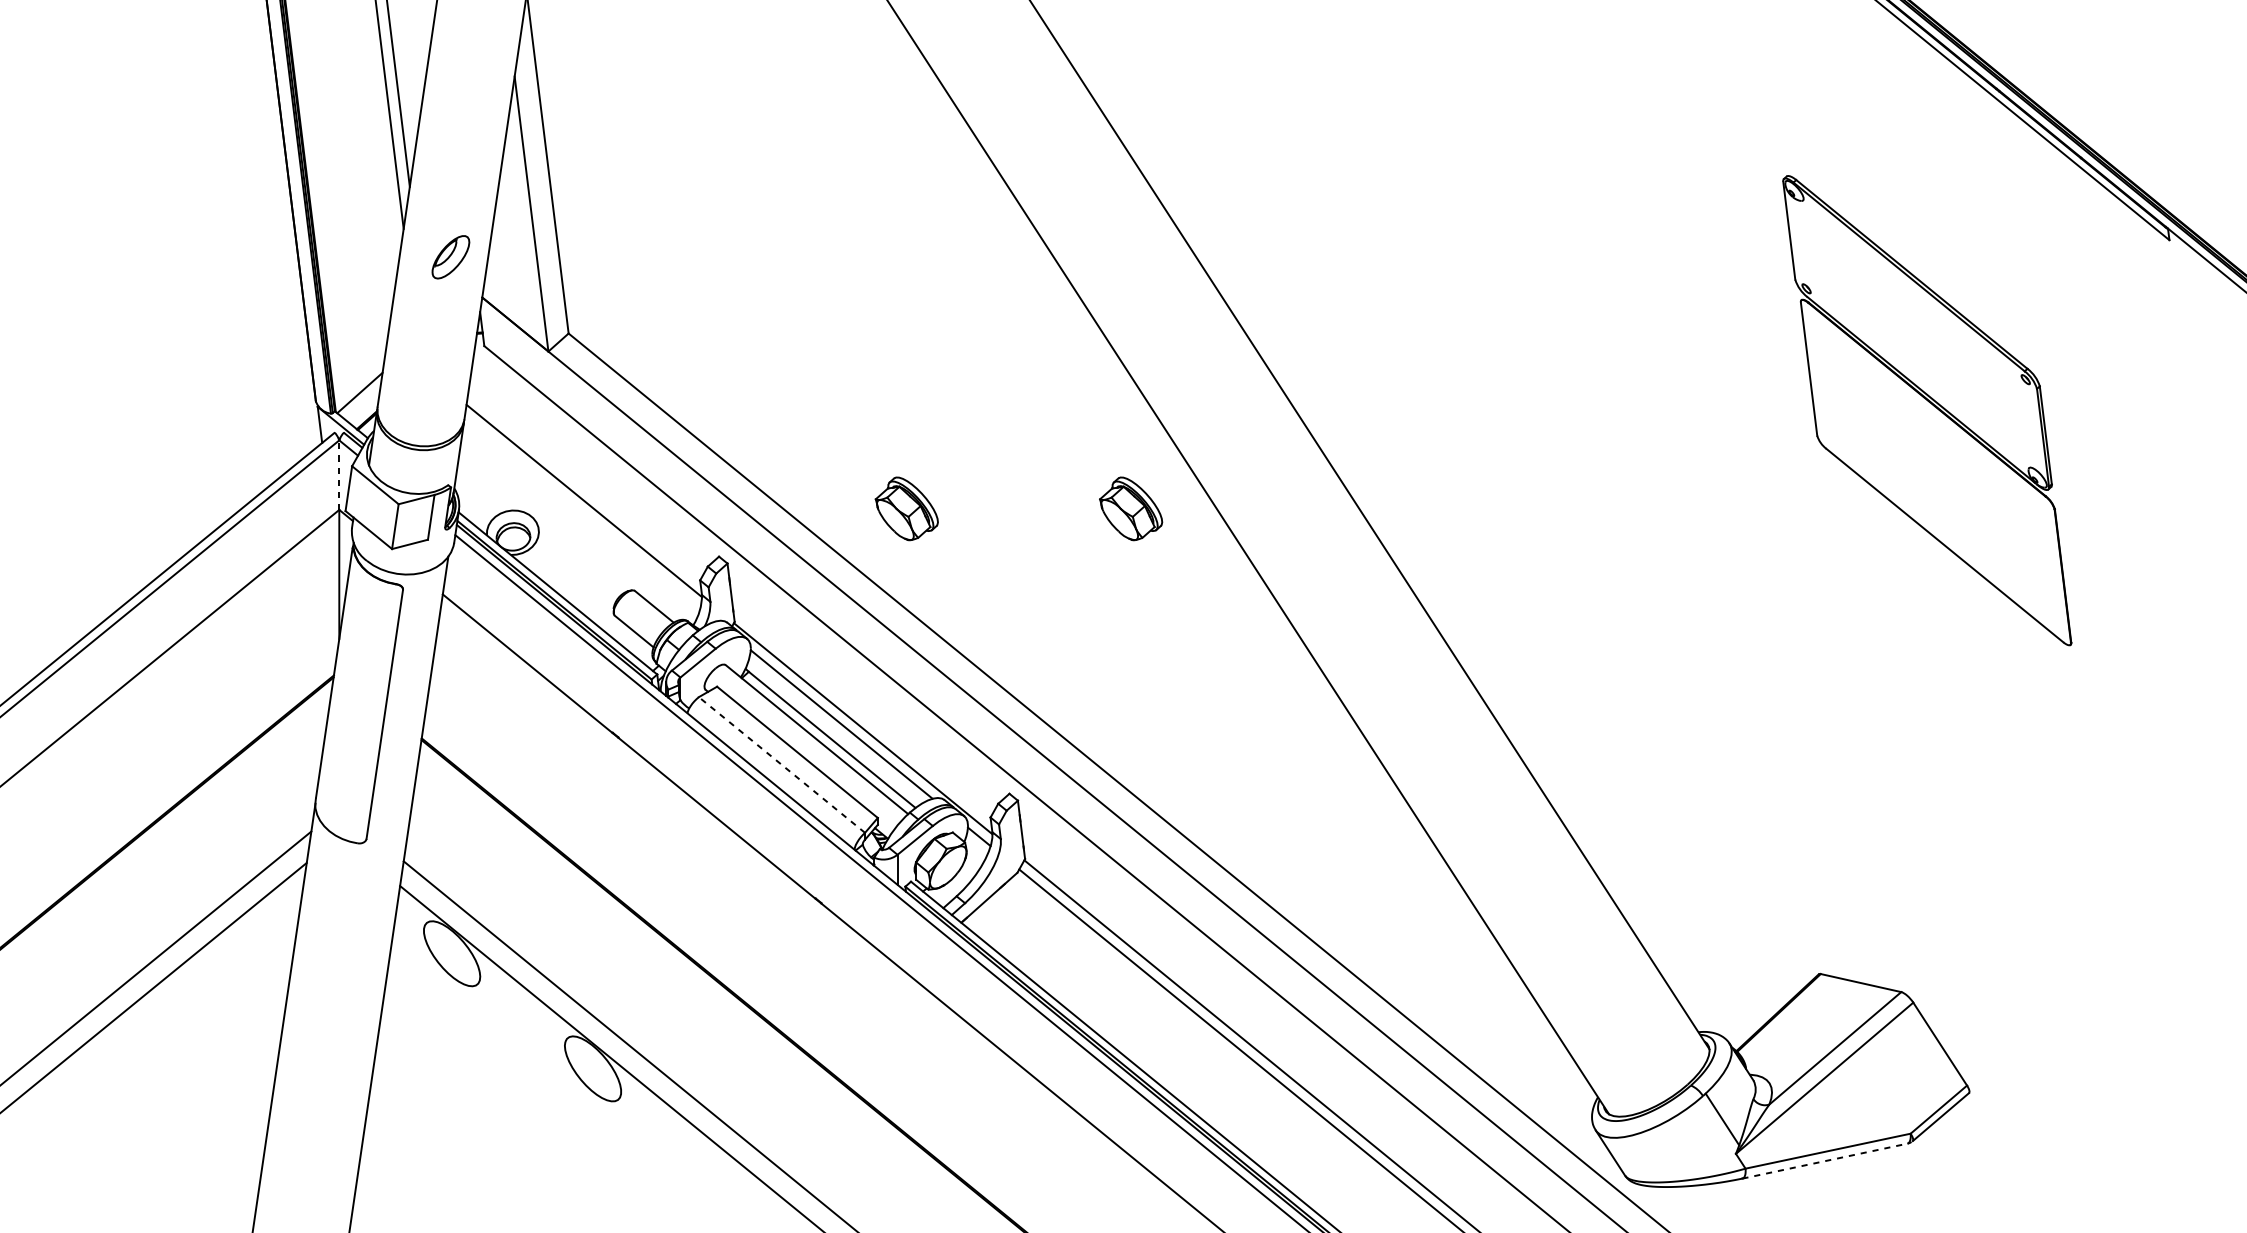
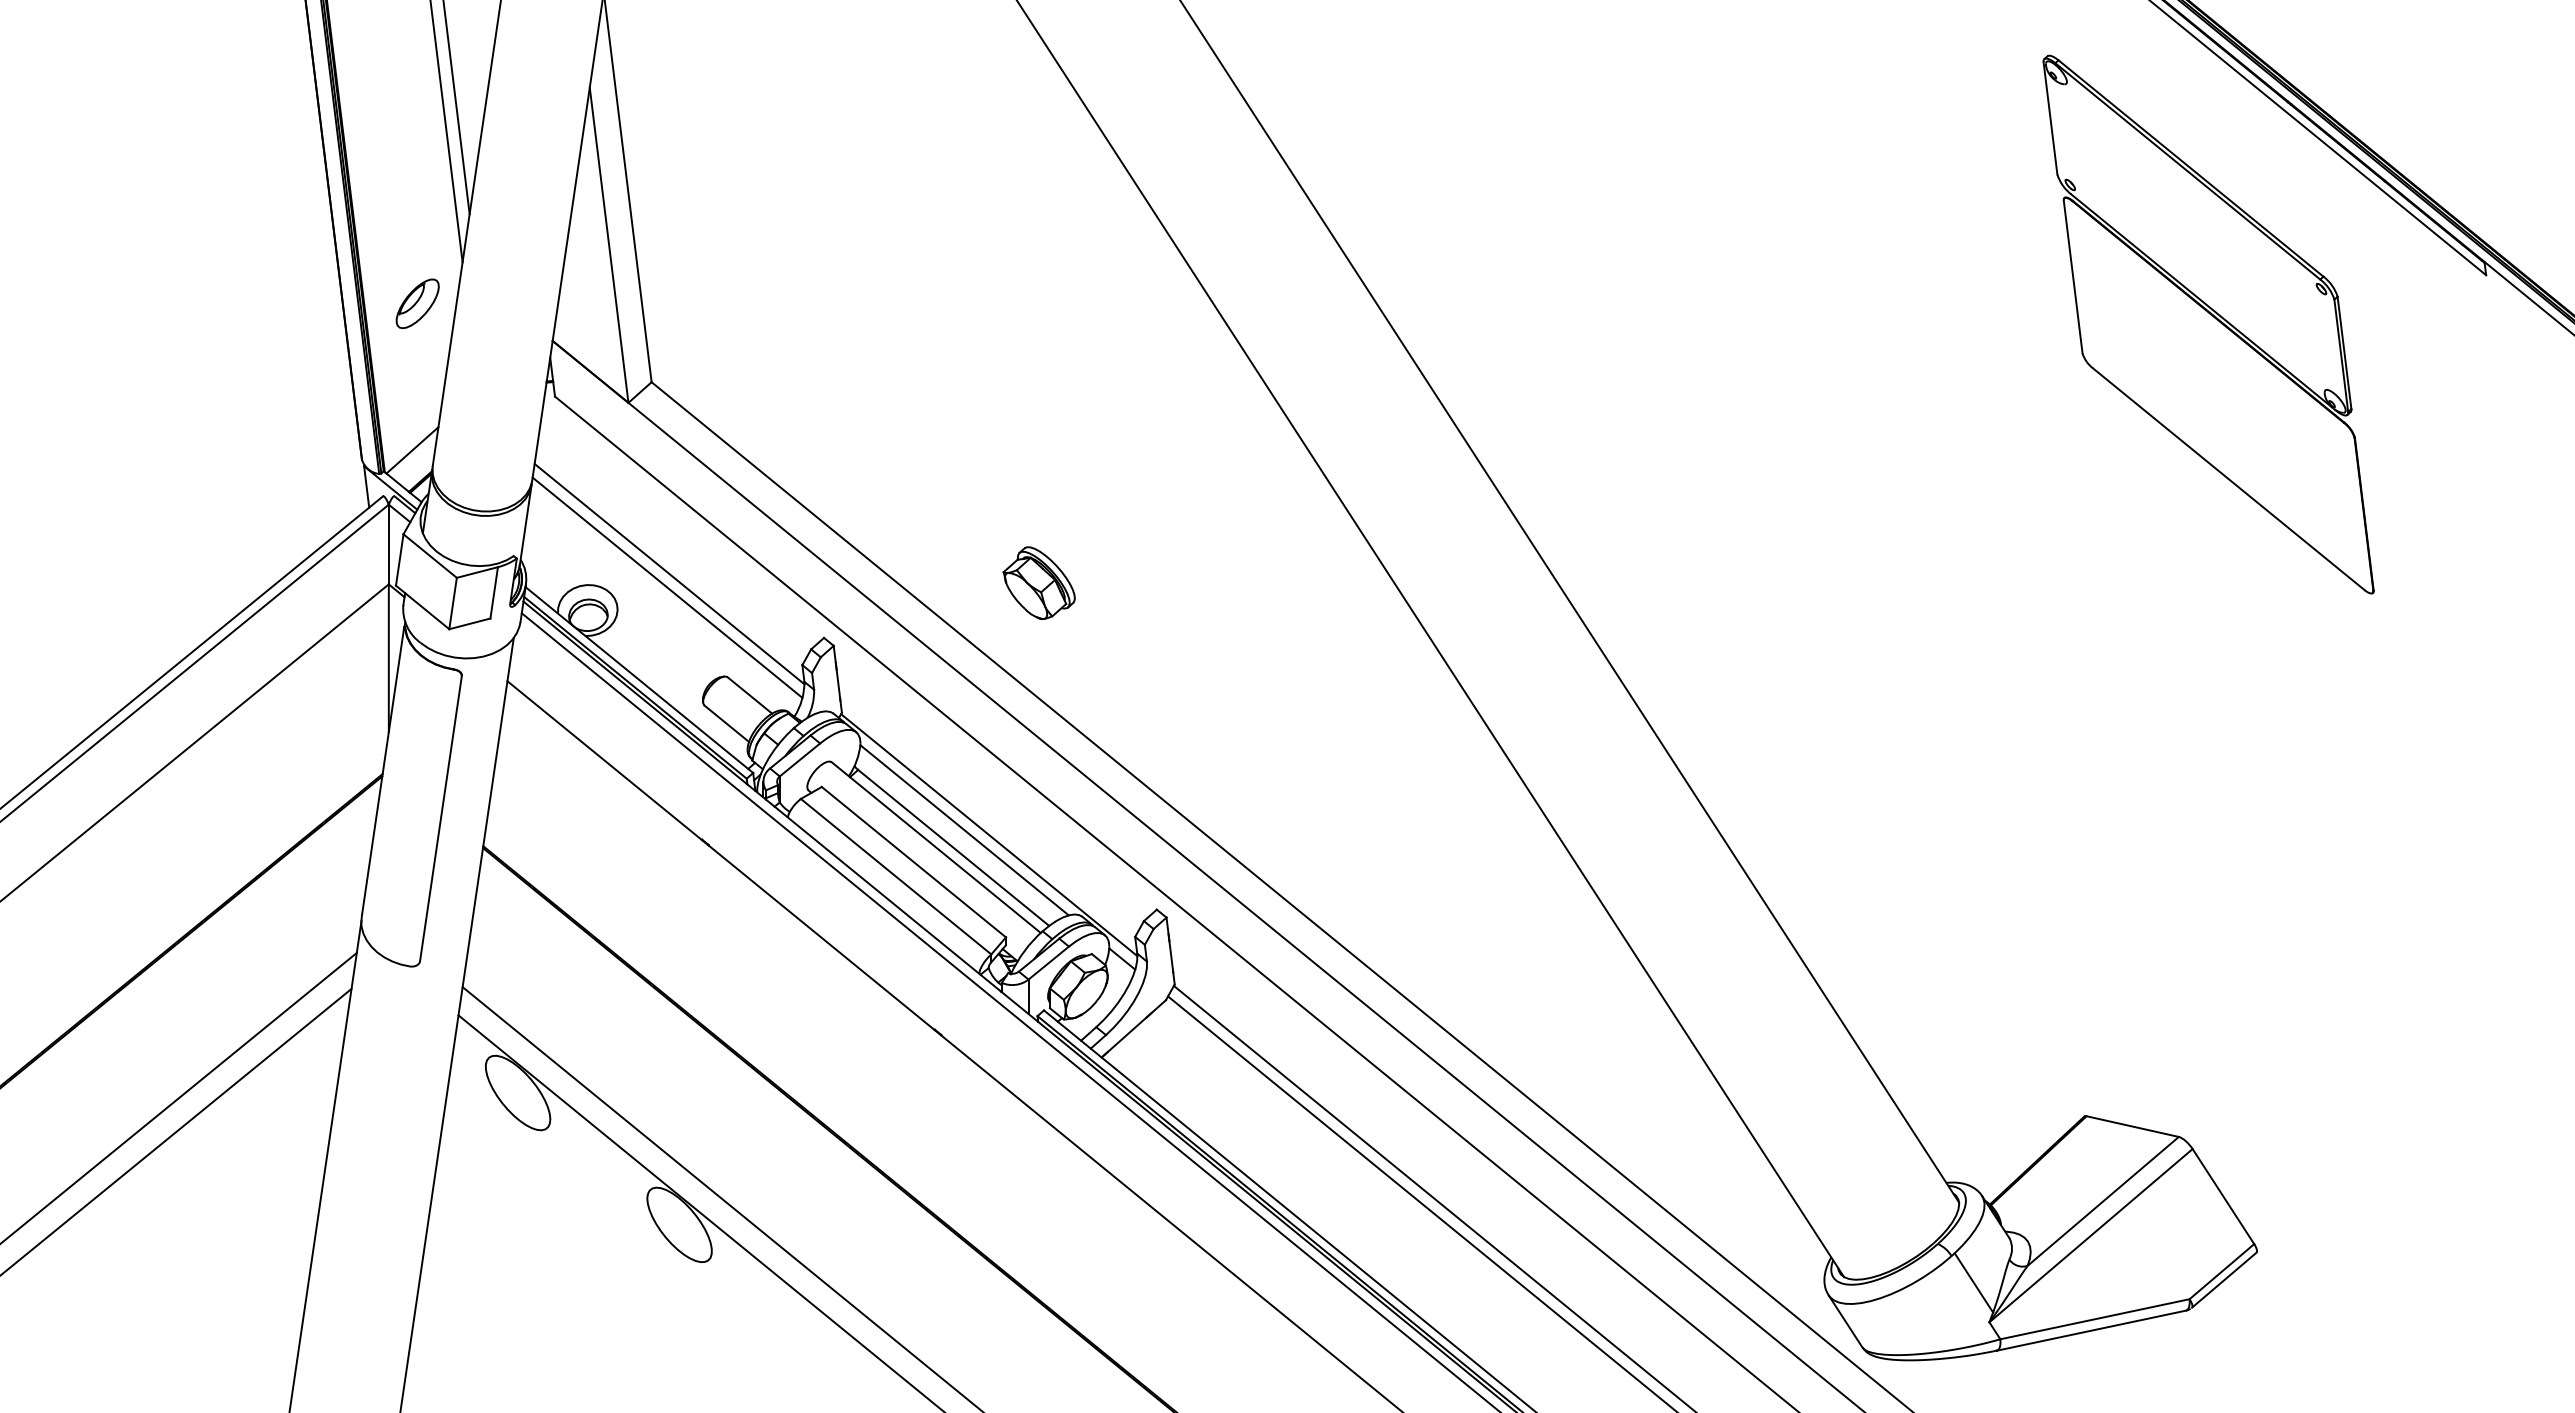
part: (450, 256) -> (417, 303), moved
part: (1927, 410) -> (2208, 324), moved
line: (339, 475) -> (388, 544), dashed -> solid
part: (1130, 508) -> (1295, 582), removed
line: (582, 512) -> (667, 587), added
line: (782, 764) -> (896, 876), dashed -> solid
line: (1825, 1161) -> (2091, 1330), dashed -> solid

